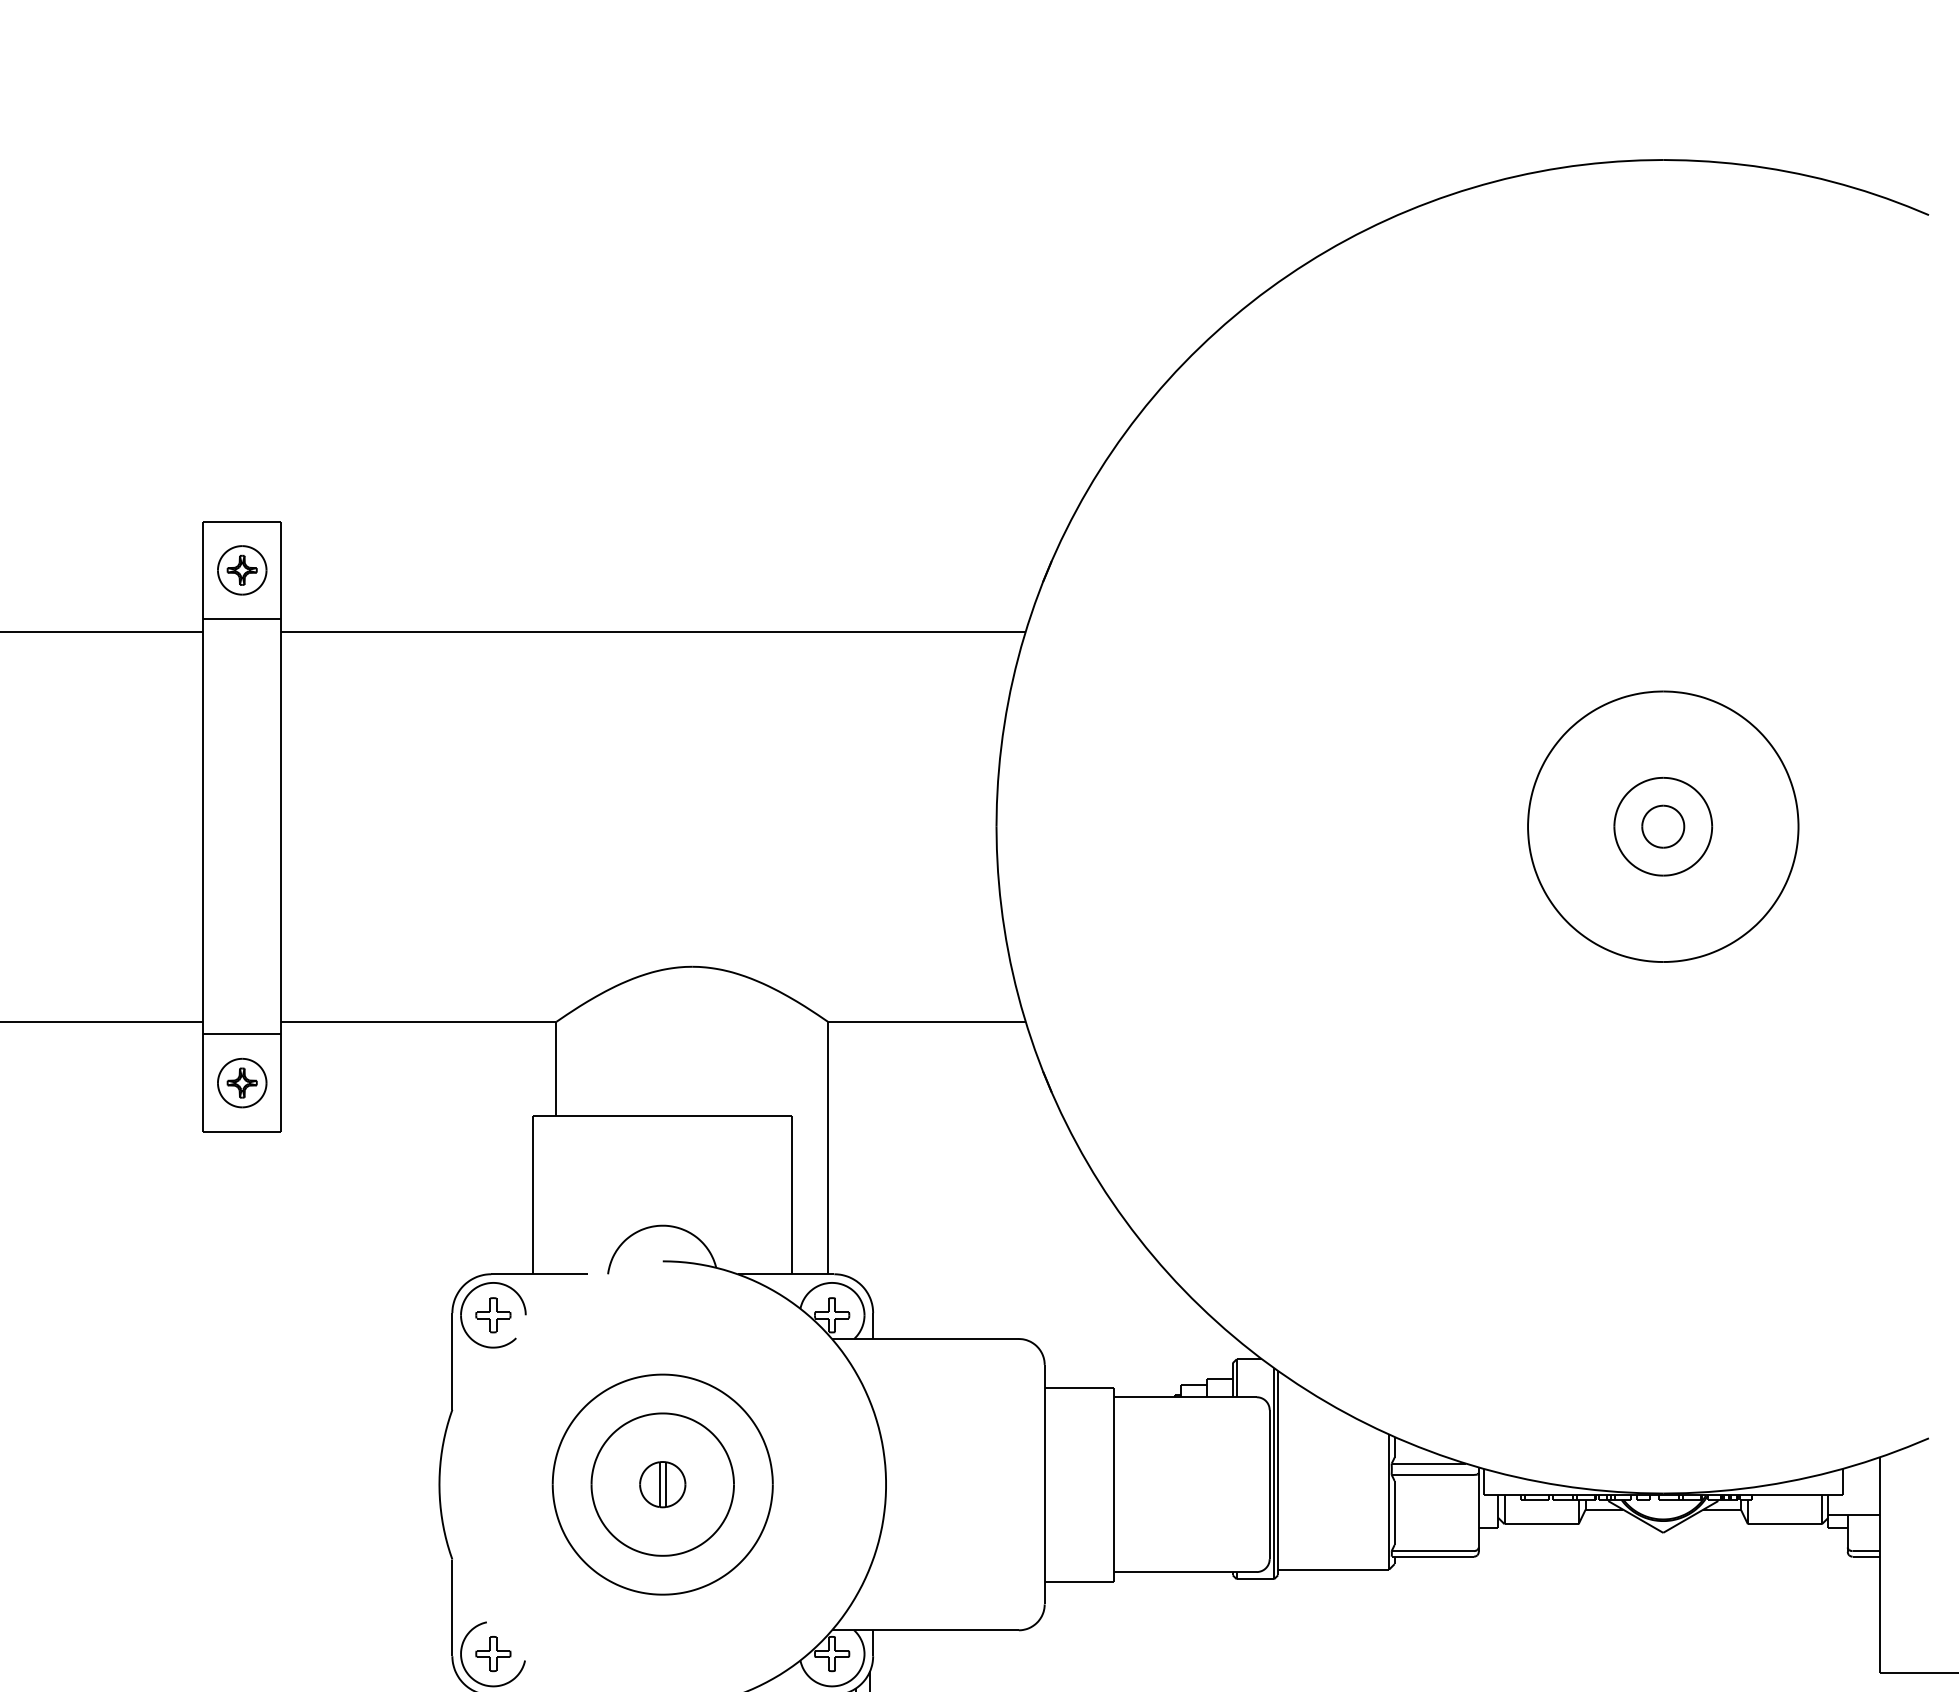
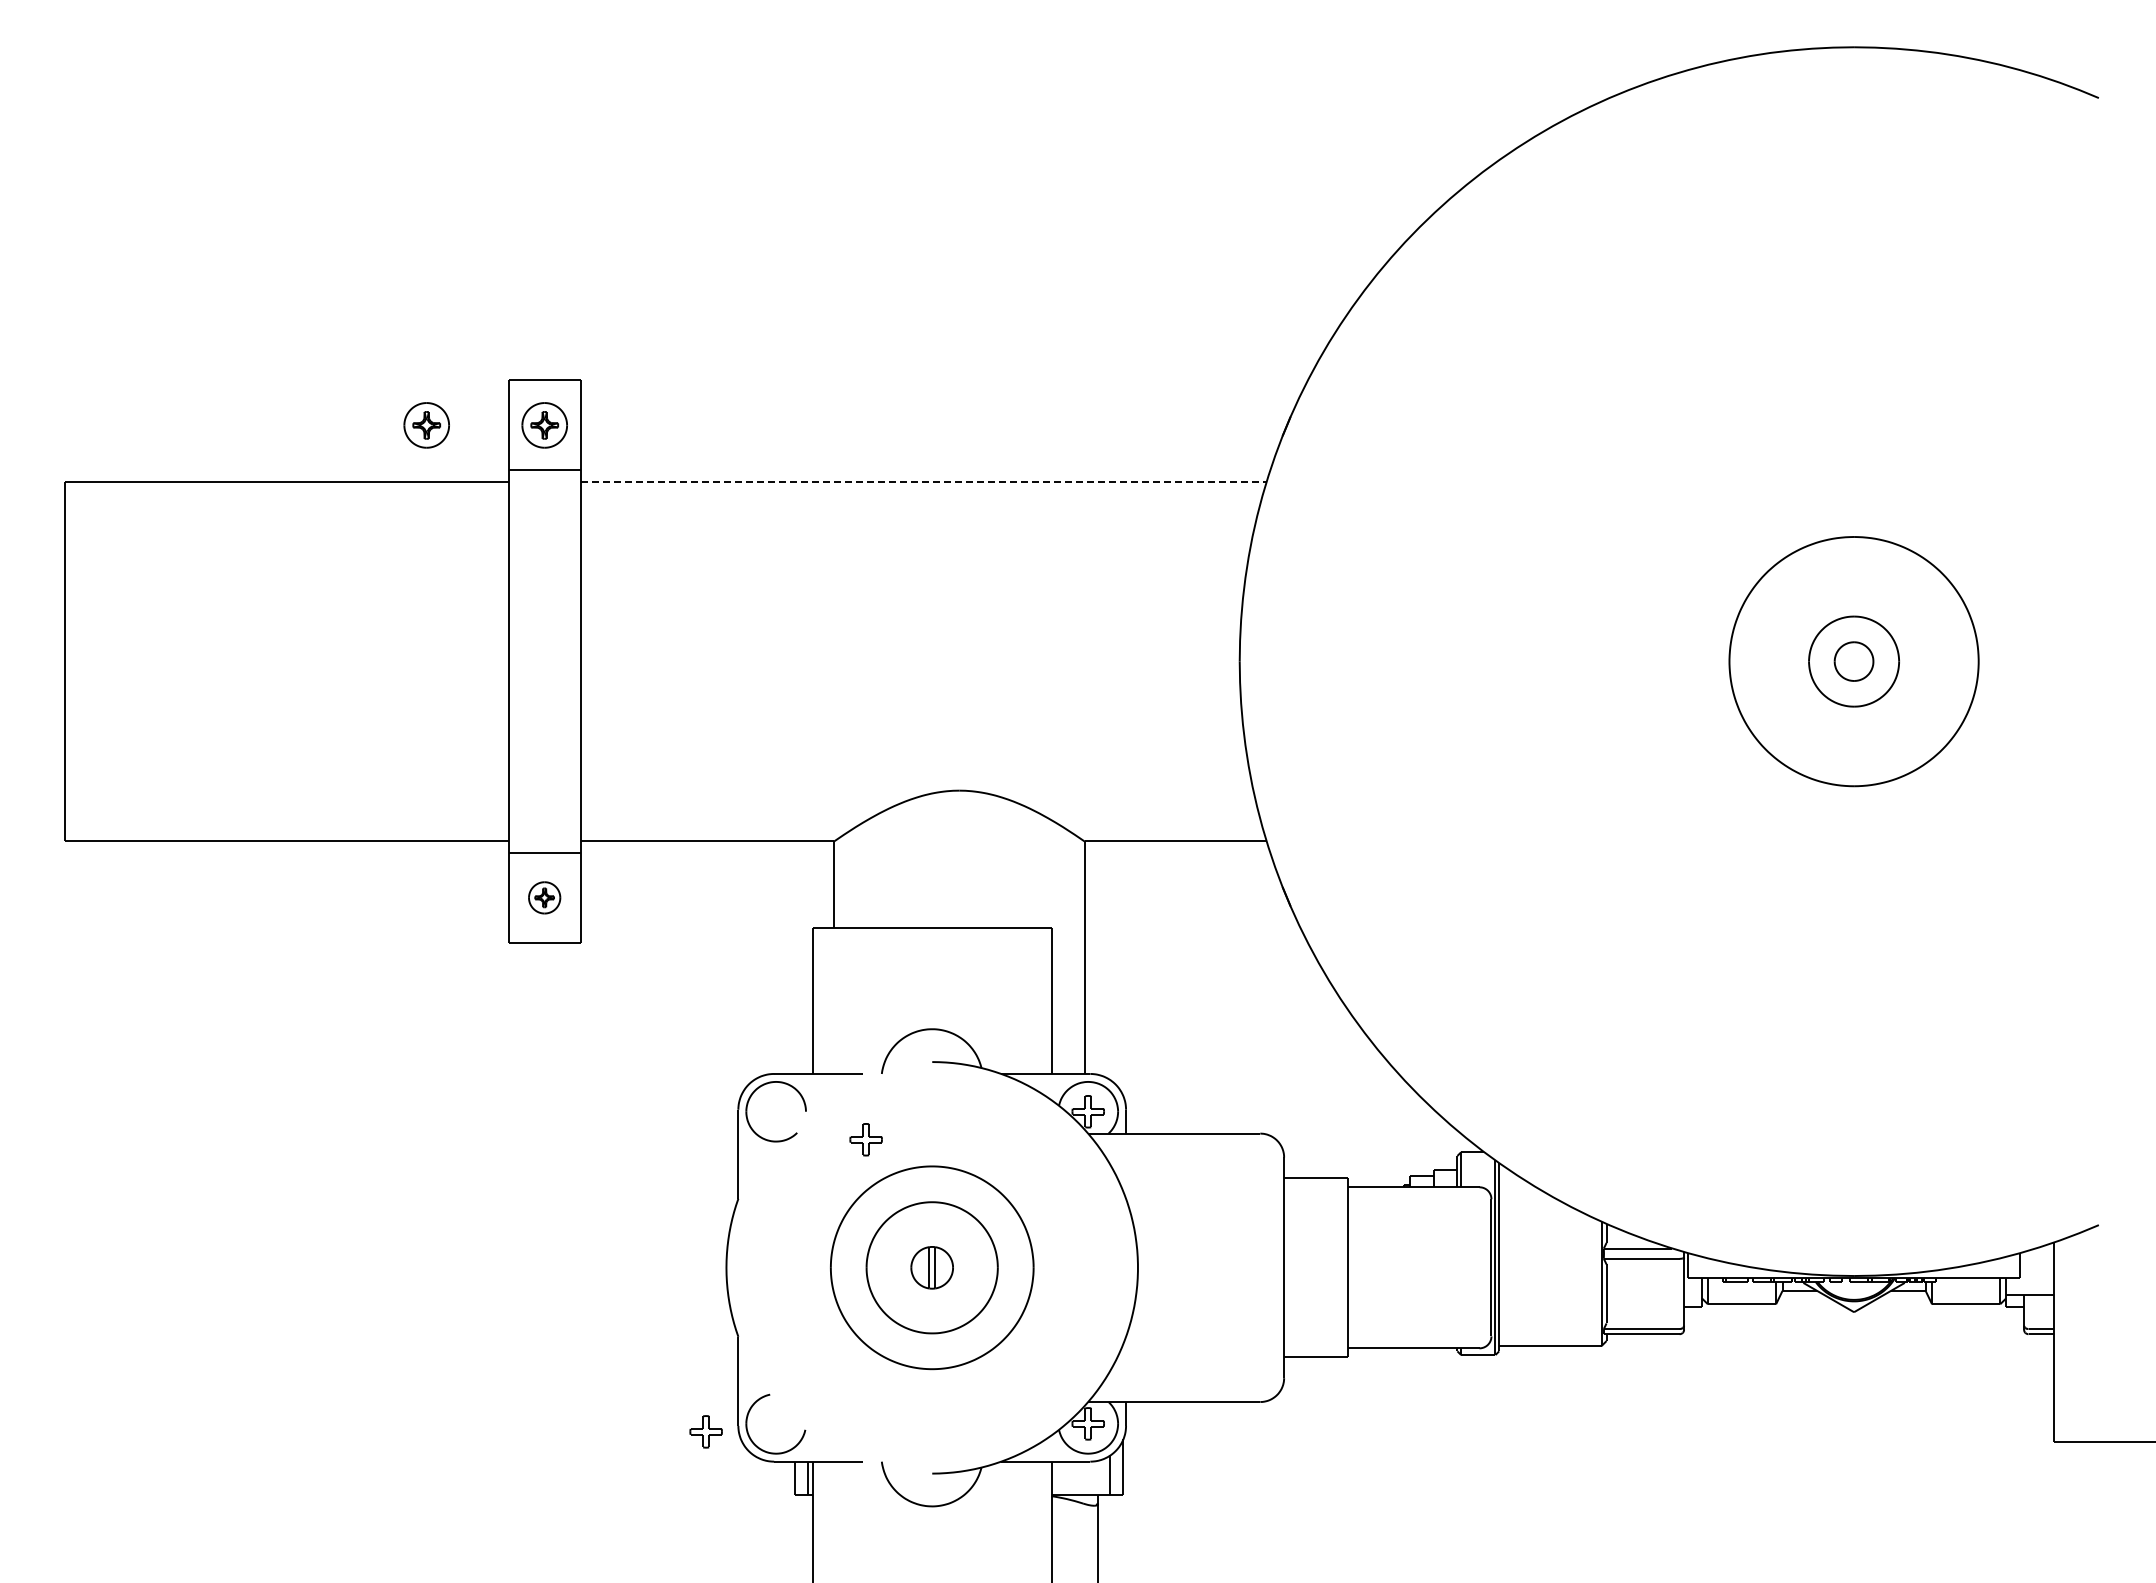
part: (113, 570) -> (426, 425), added
line: (654, 631) -> (924, 481), solid -> dashed
part: (241, 1082) -> (544, 897), size x0.7
part: (492, 1315) -> (865, 1139), moved
part: (492, 1653) -> (705, 1431), moved

